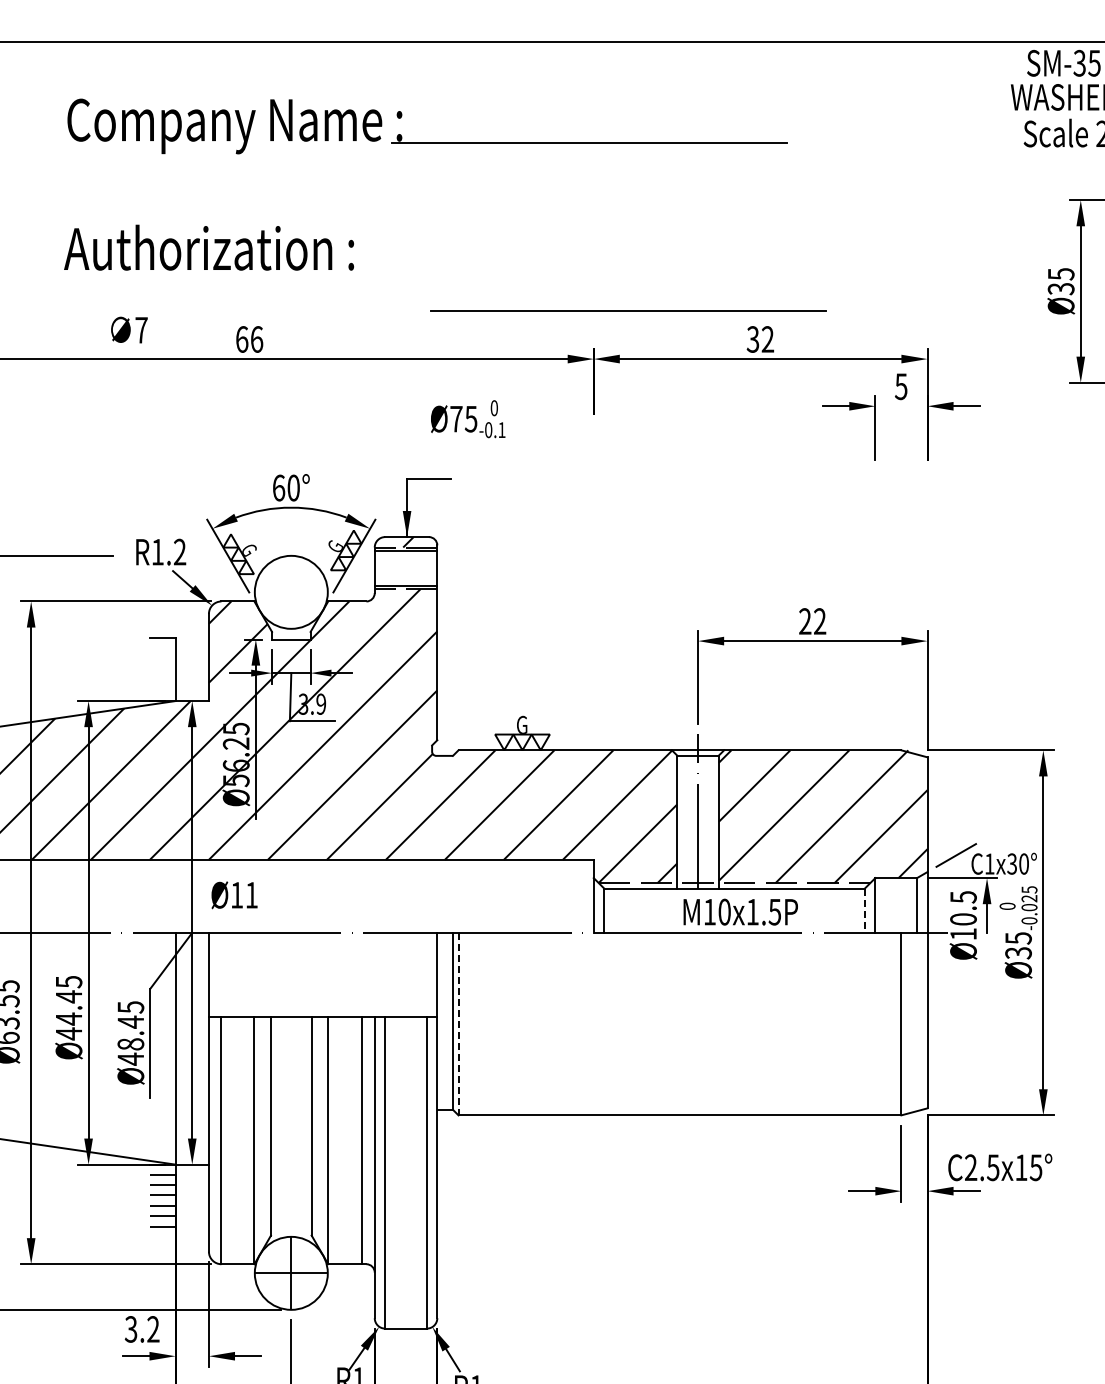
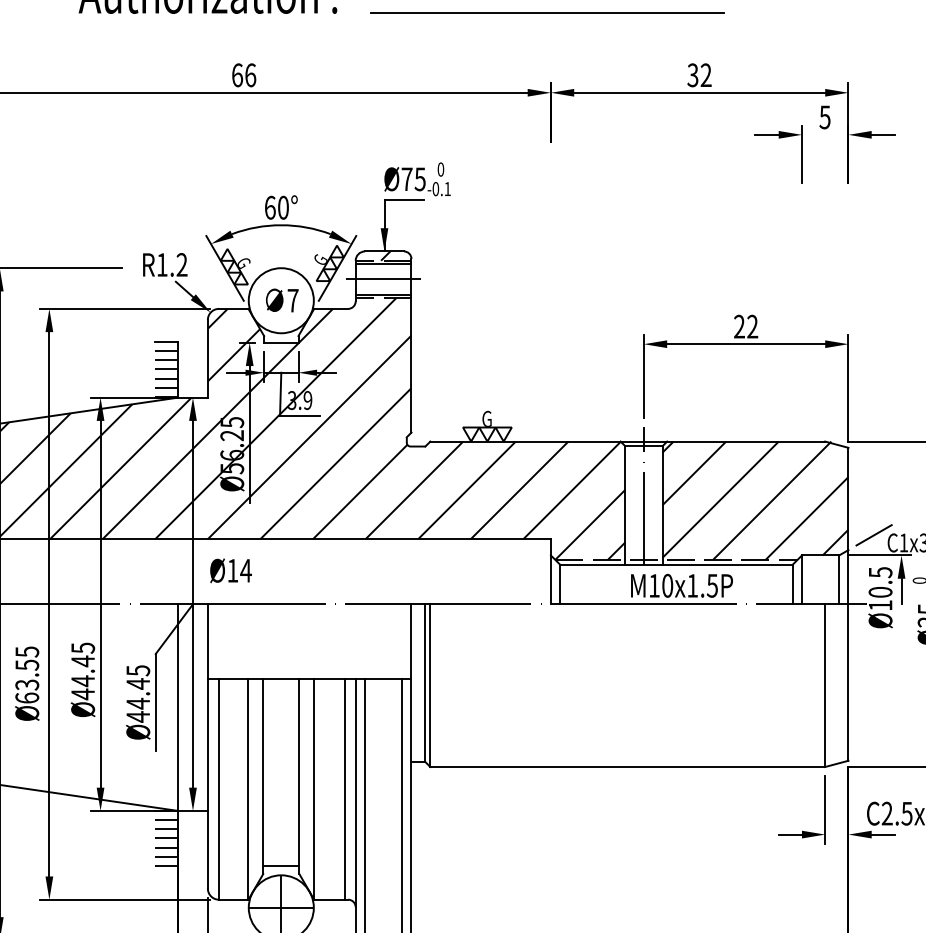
line: (628, 310) -> (547, 12), moved
text: (129, 329) -> (282, 299), moved
text: (468, 419) -> (417, 179), moved
line: (405, 568) -> (383, 279), added
hatch: (162, 674) -> (166, 373), added
text: (251, 895) -> (245, 571), Ø11 -> Ø14
line: (864, 911) -> (792, 585), dashed -> solid
line: (458, 1024) -> (430, 686), dashed -> solid
text: (130, 1044) -> (137, 703), Ø48.45 -> Ø44.45
line: (291, 1226) -> (281, 866), added

